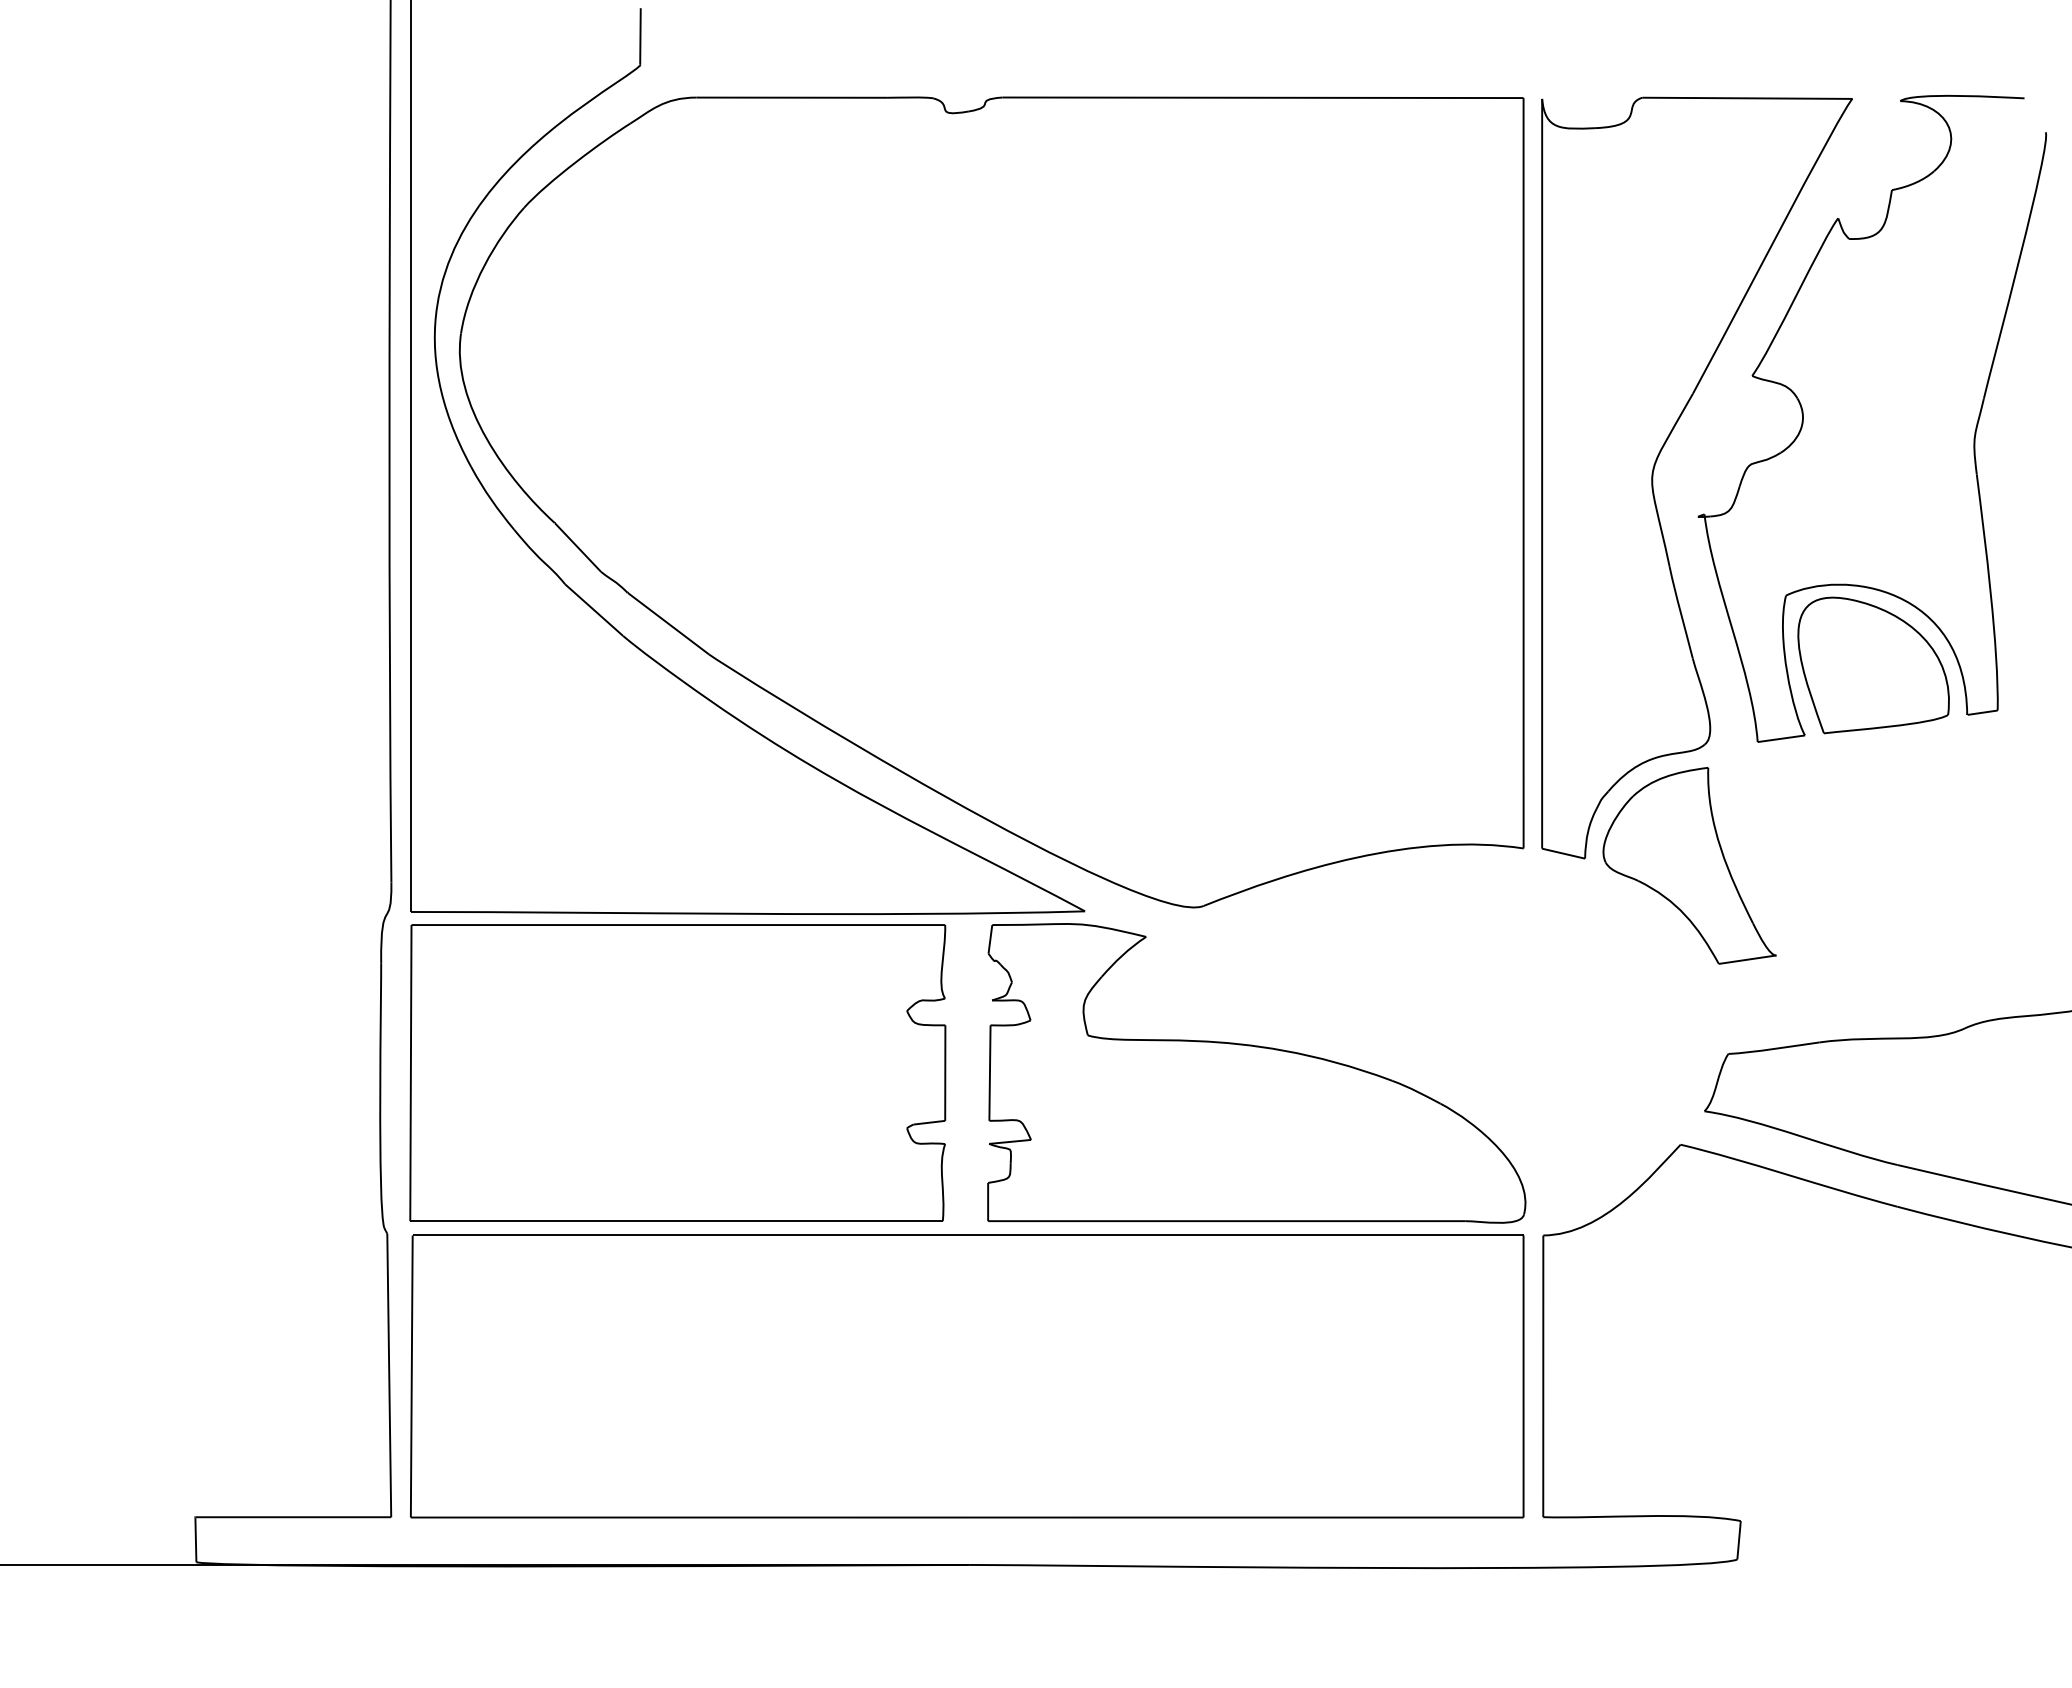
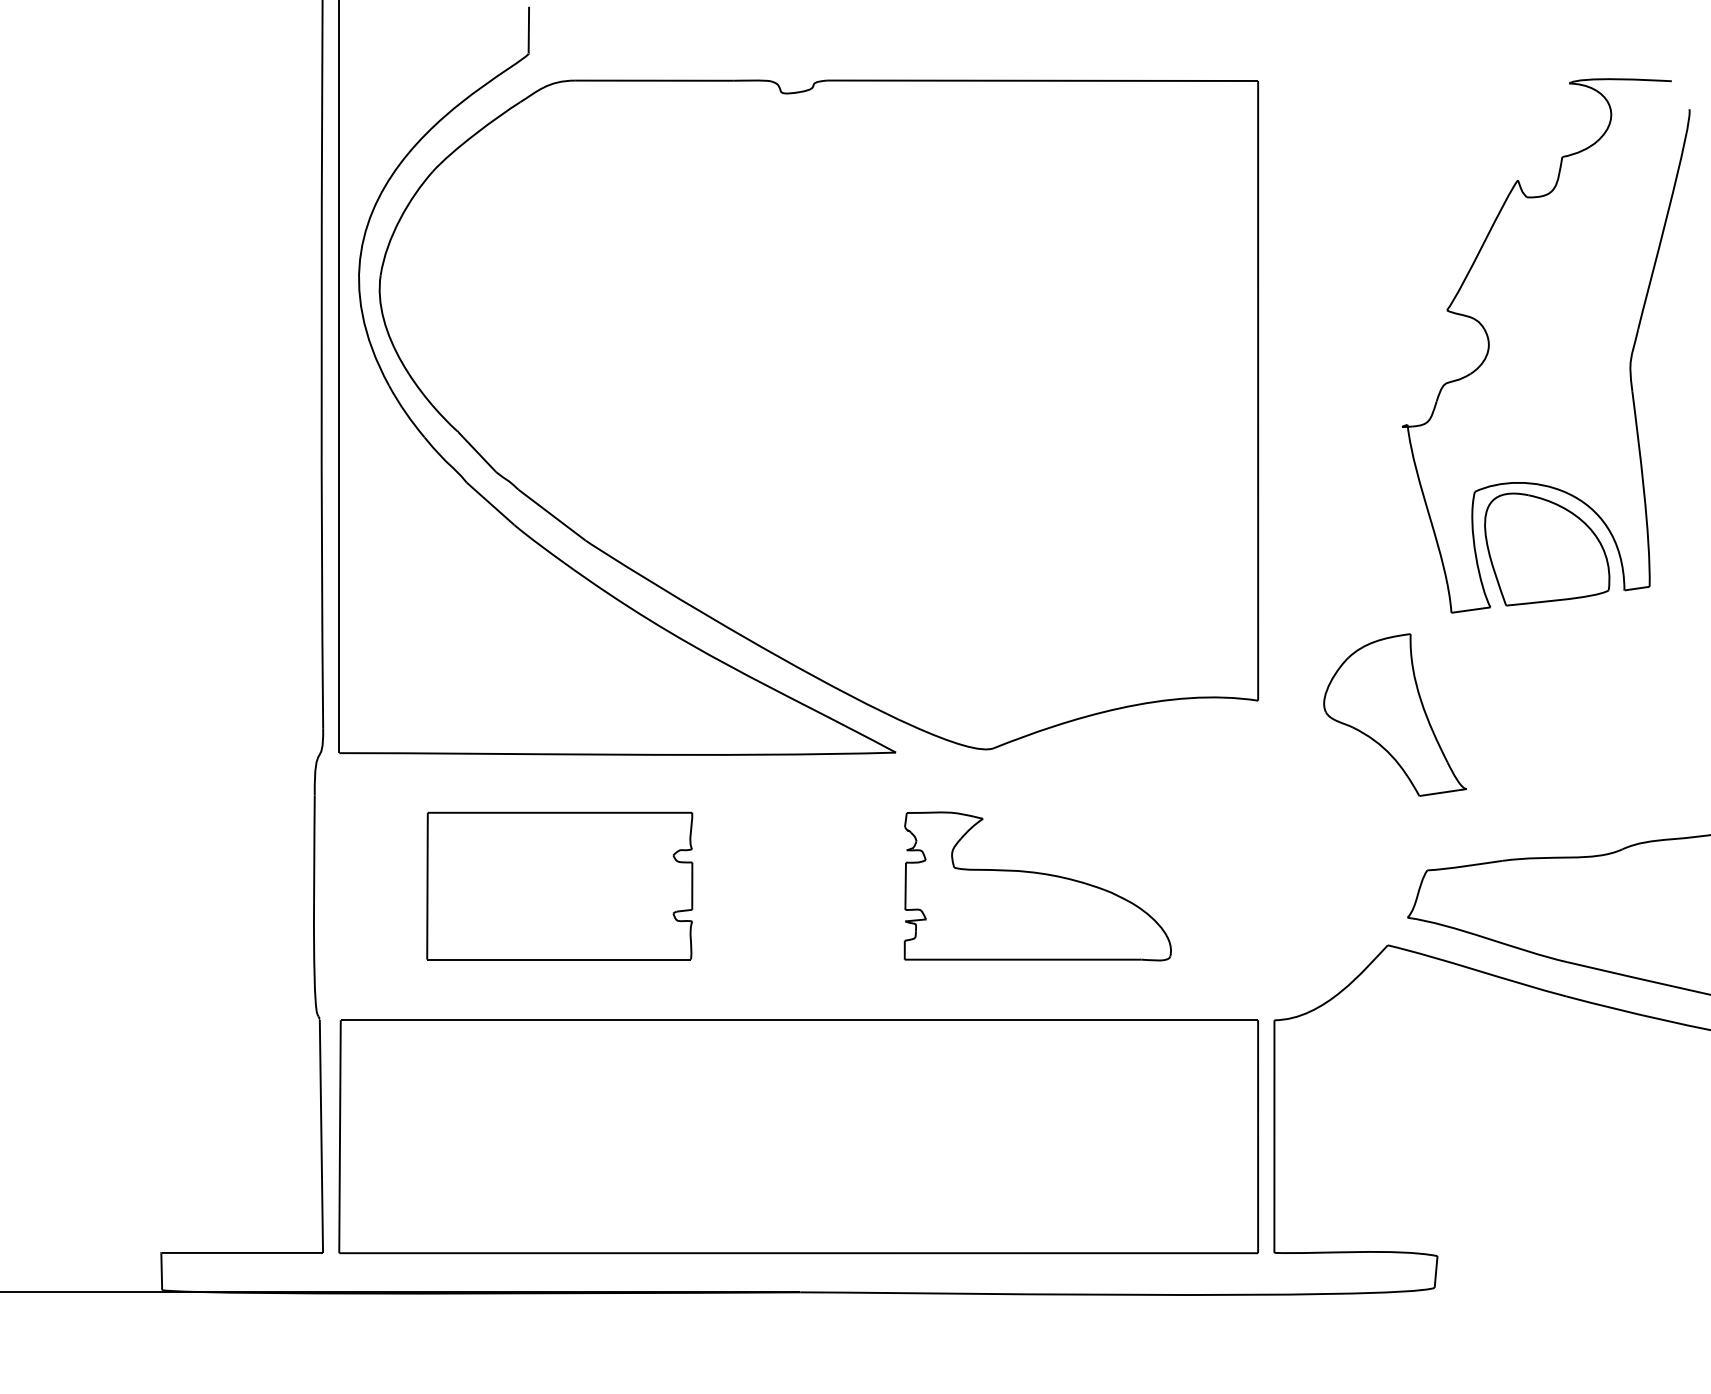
part: (1656, 463) -> (1367, 382), removed
part: (677, 1072) -> (559, 885), size x0.6
part: (1256, 1073) -> (1037, 886), size x0.6

